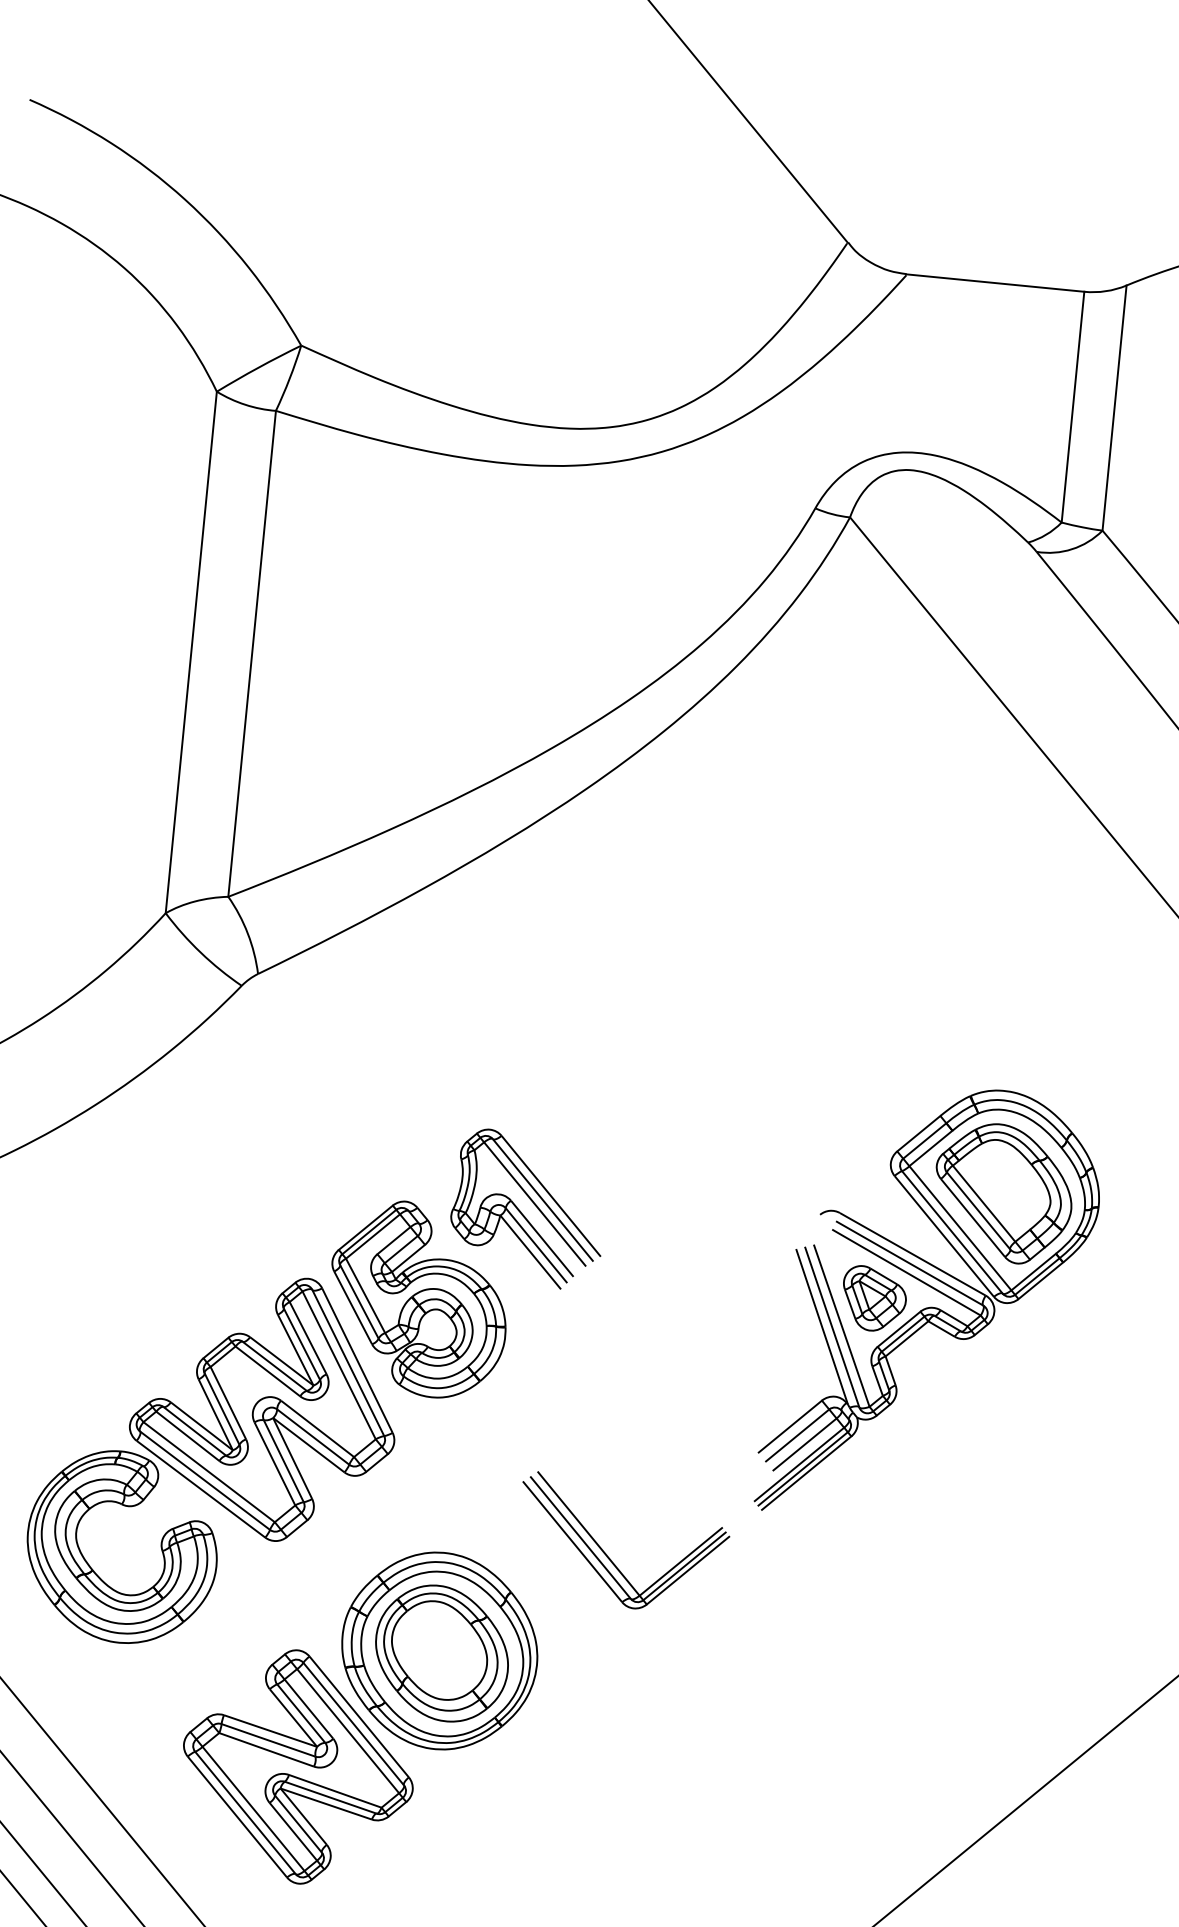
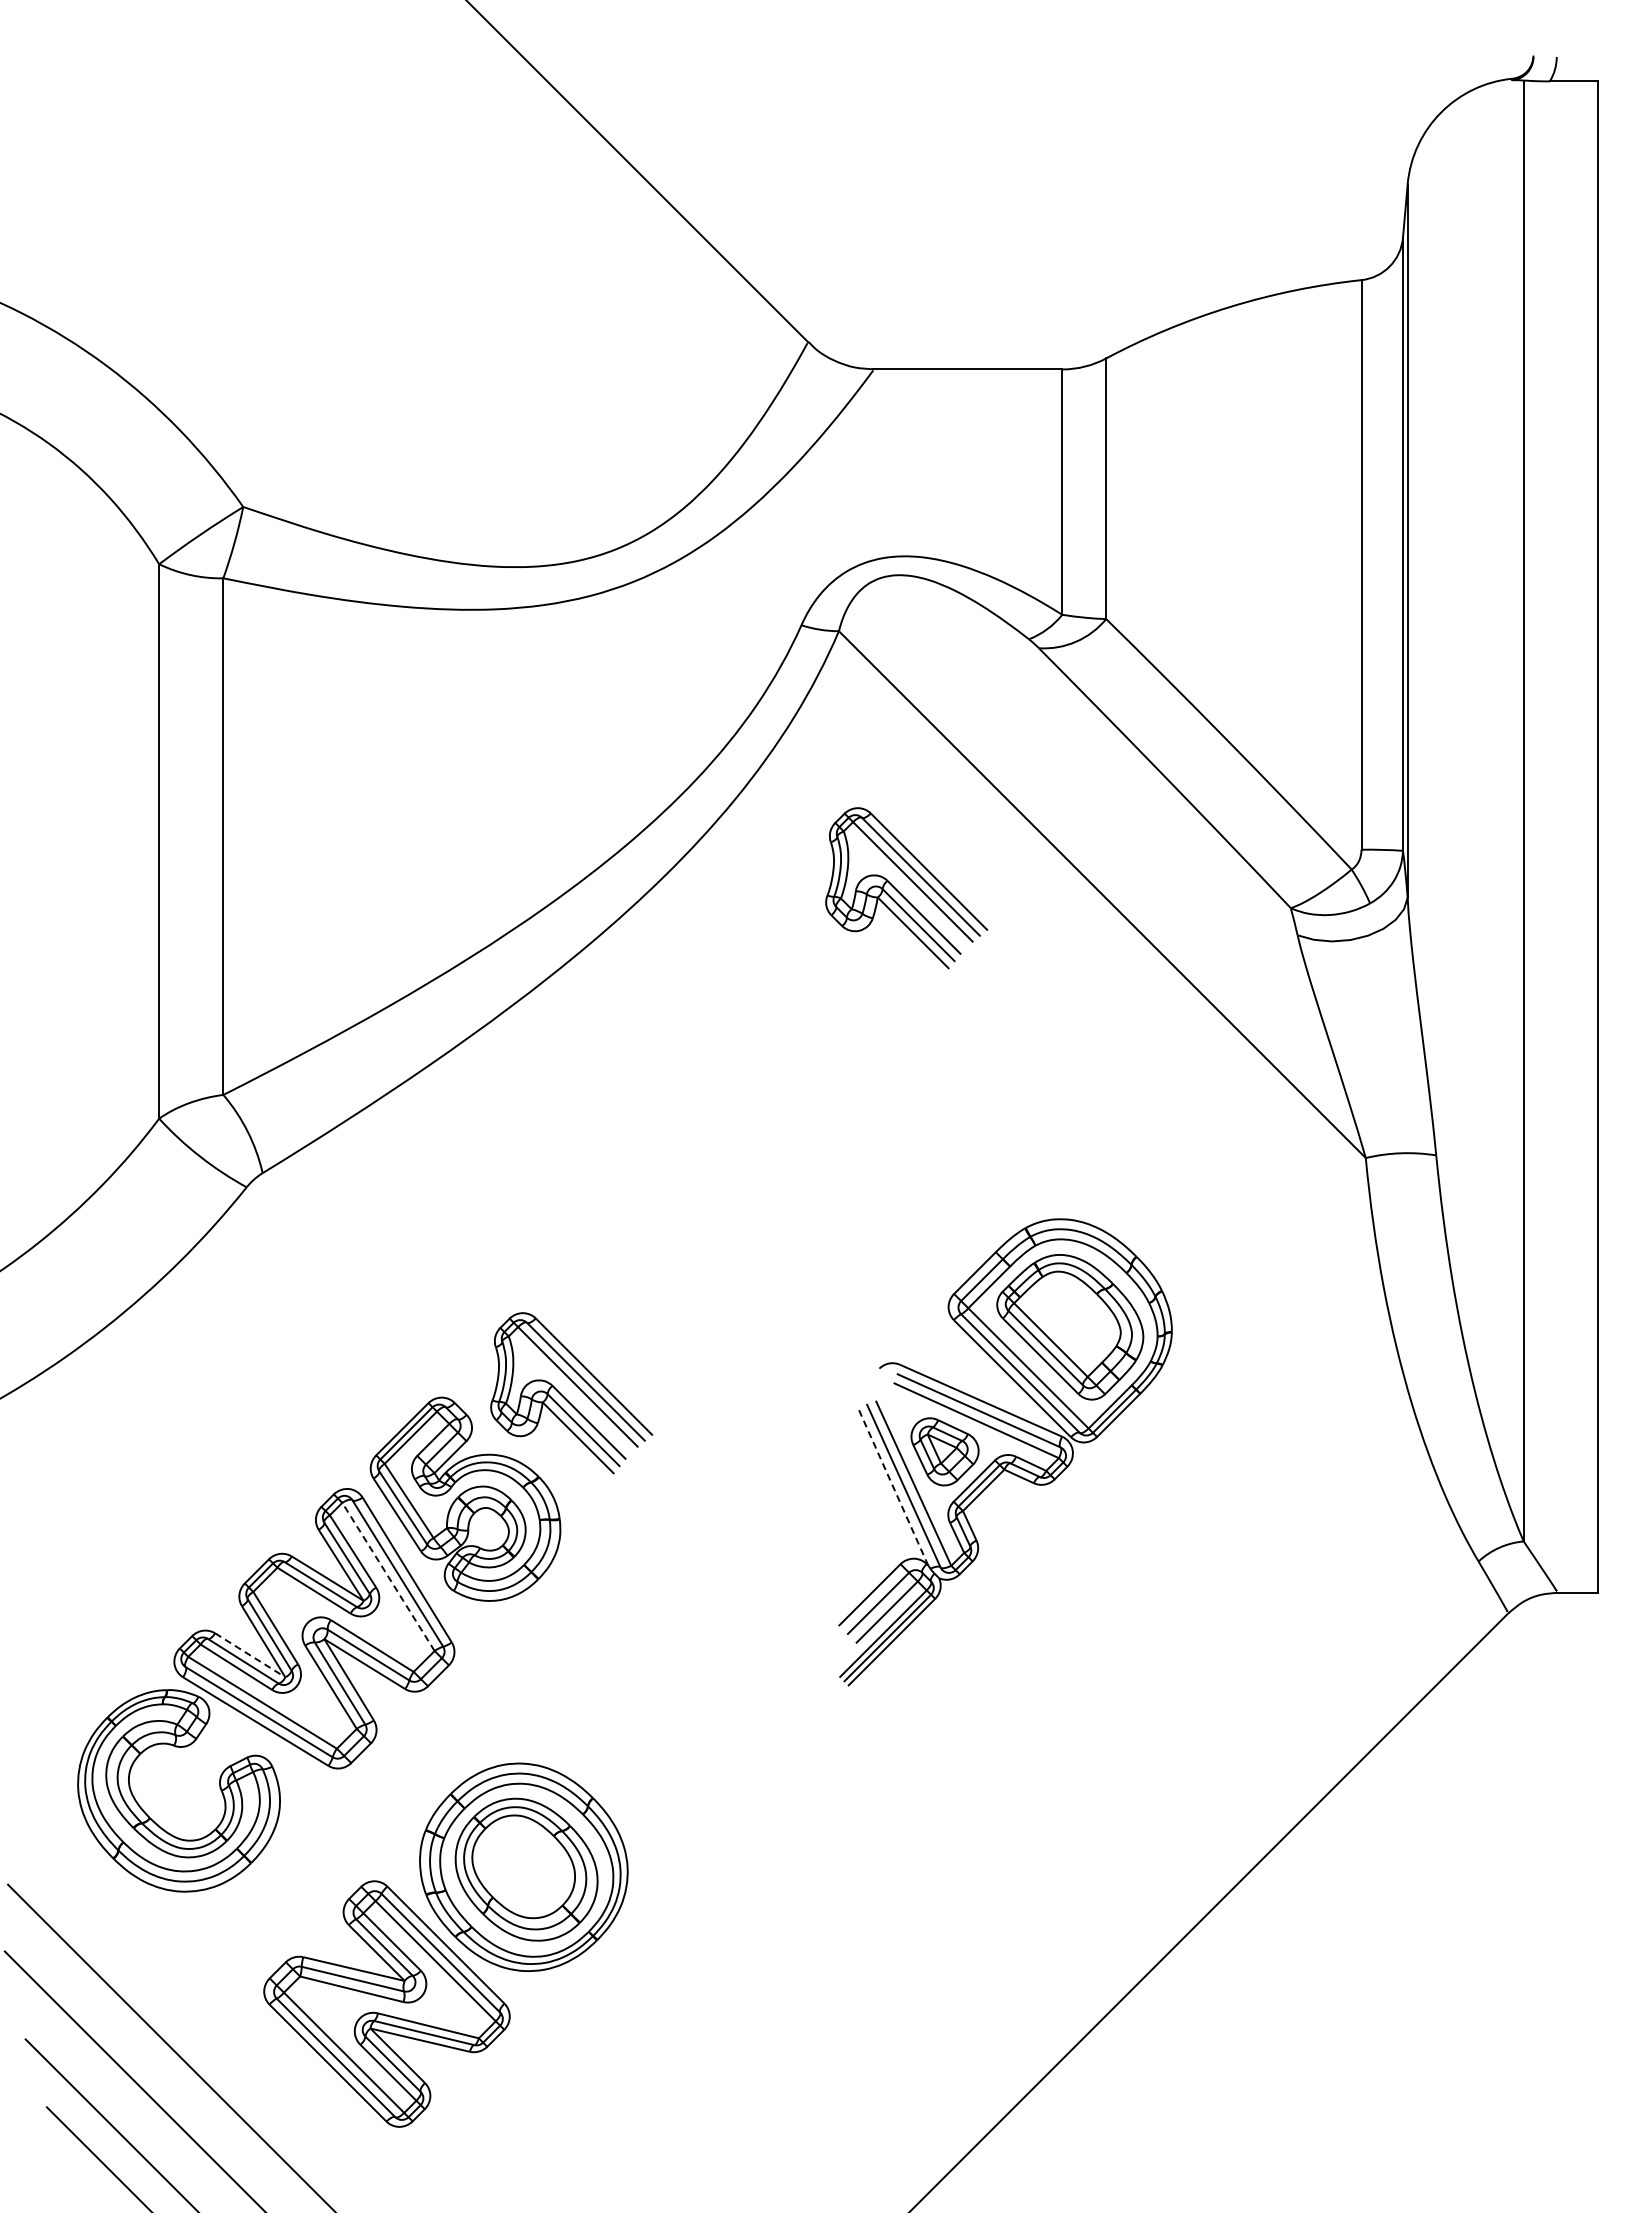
part: (884, 769) -> (901, 893), added
line: (822, 1326) -> (893, 1486), solid -> dashed
line: (339, 1364) -> (388, 1576), solid -> dashed
line: (201, 1426) -> (249, 1655), solid -> dashed
part: (608, 1555) -> (691, 1749), removed

